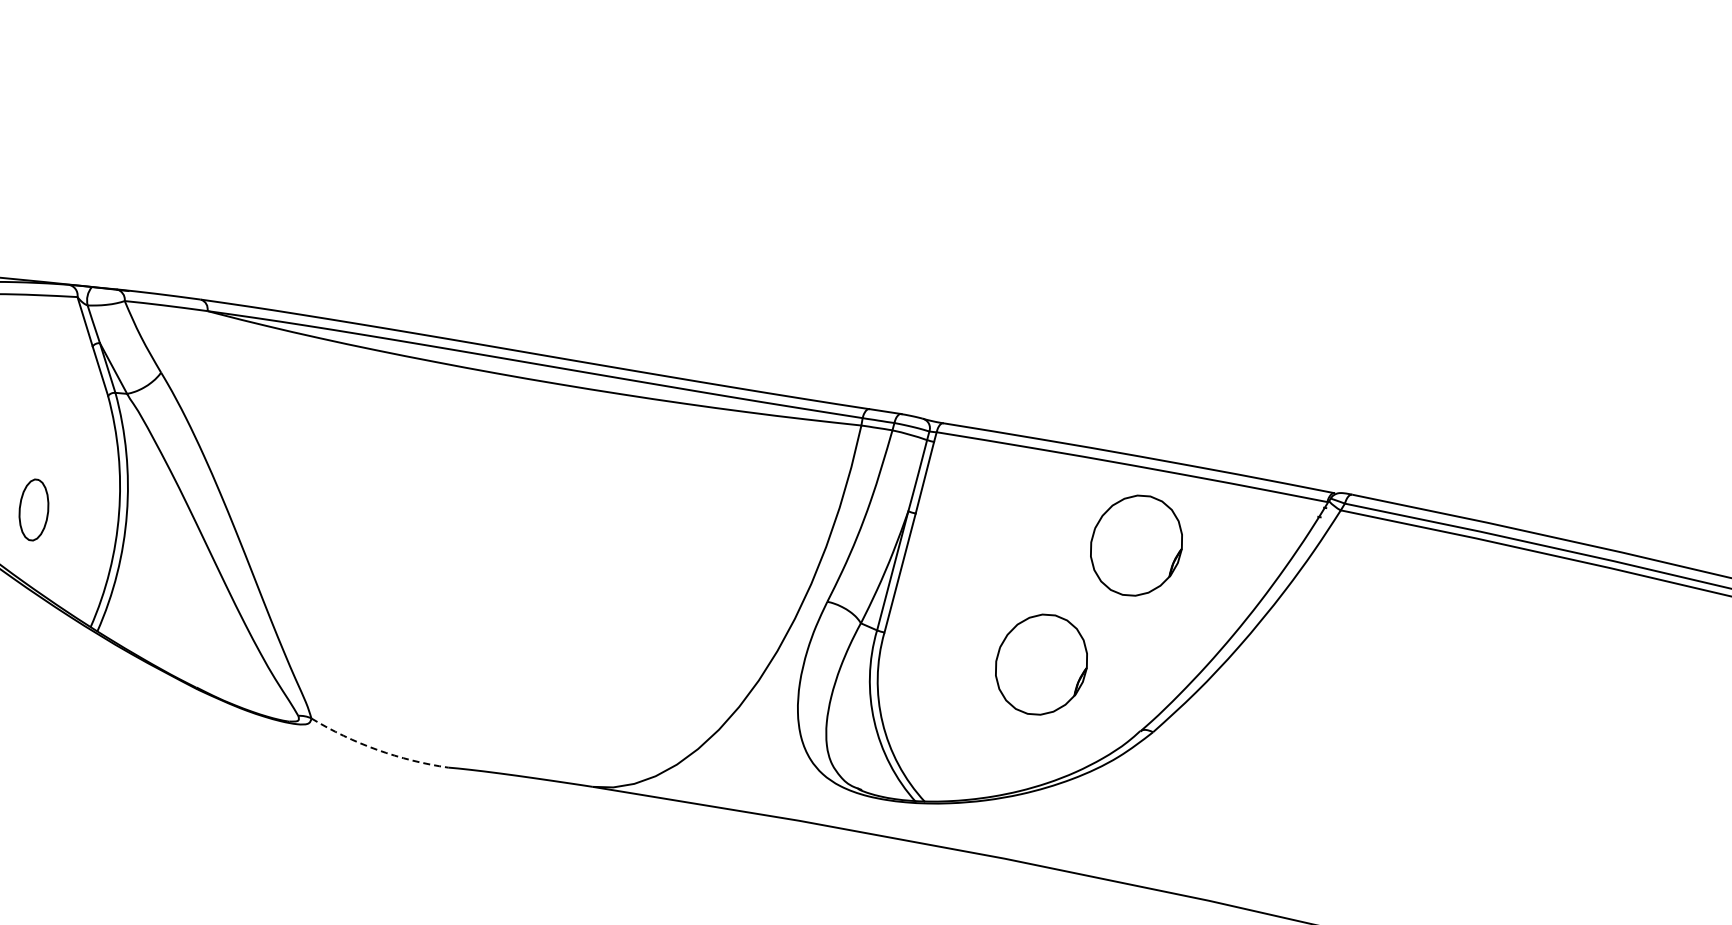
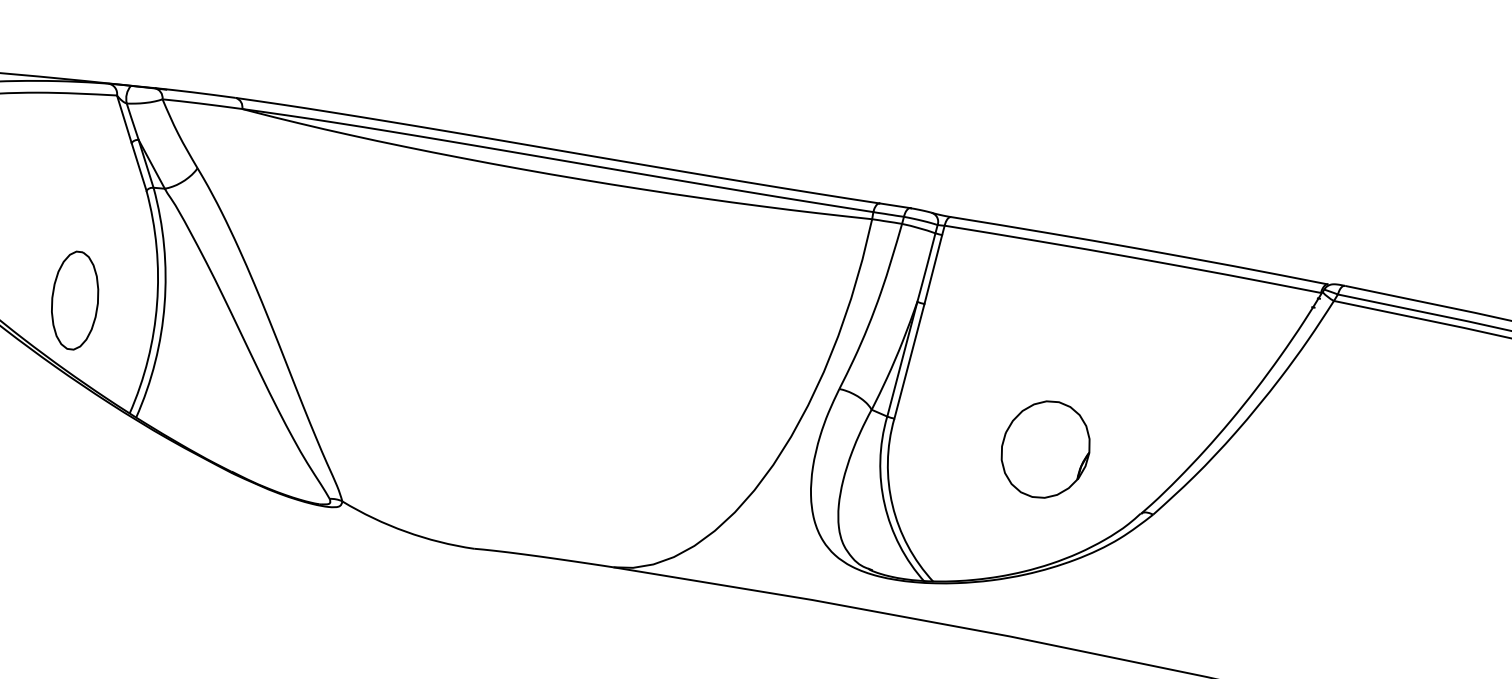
part: (33, 509) -> (74, 300), size x1.67
part: (1136, 545) -> (1137, 334), removed
arc: (377, 749) -> (406, 531), dashed -> solid

